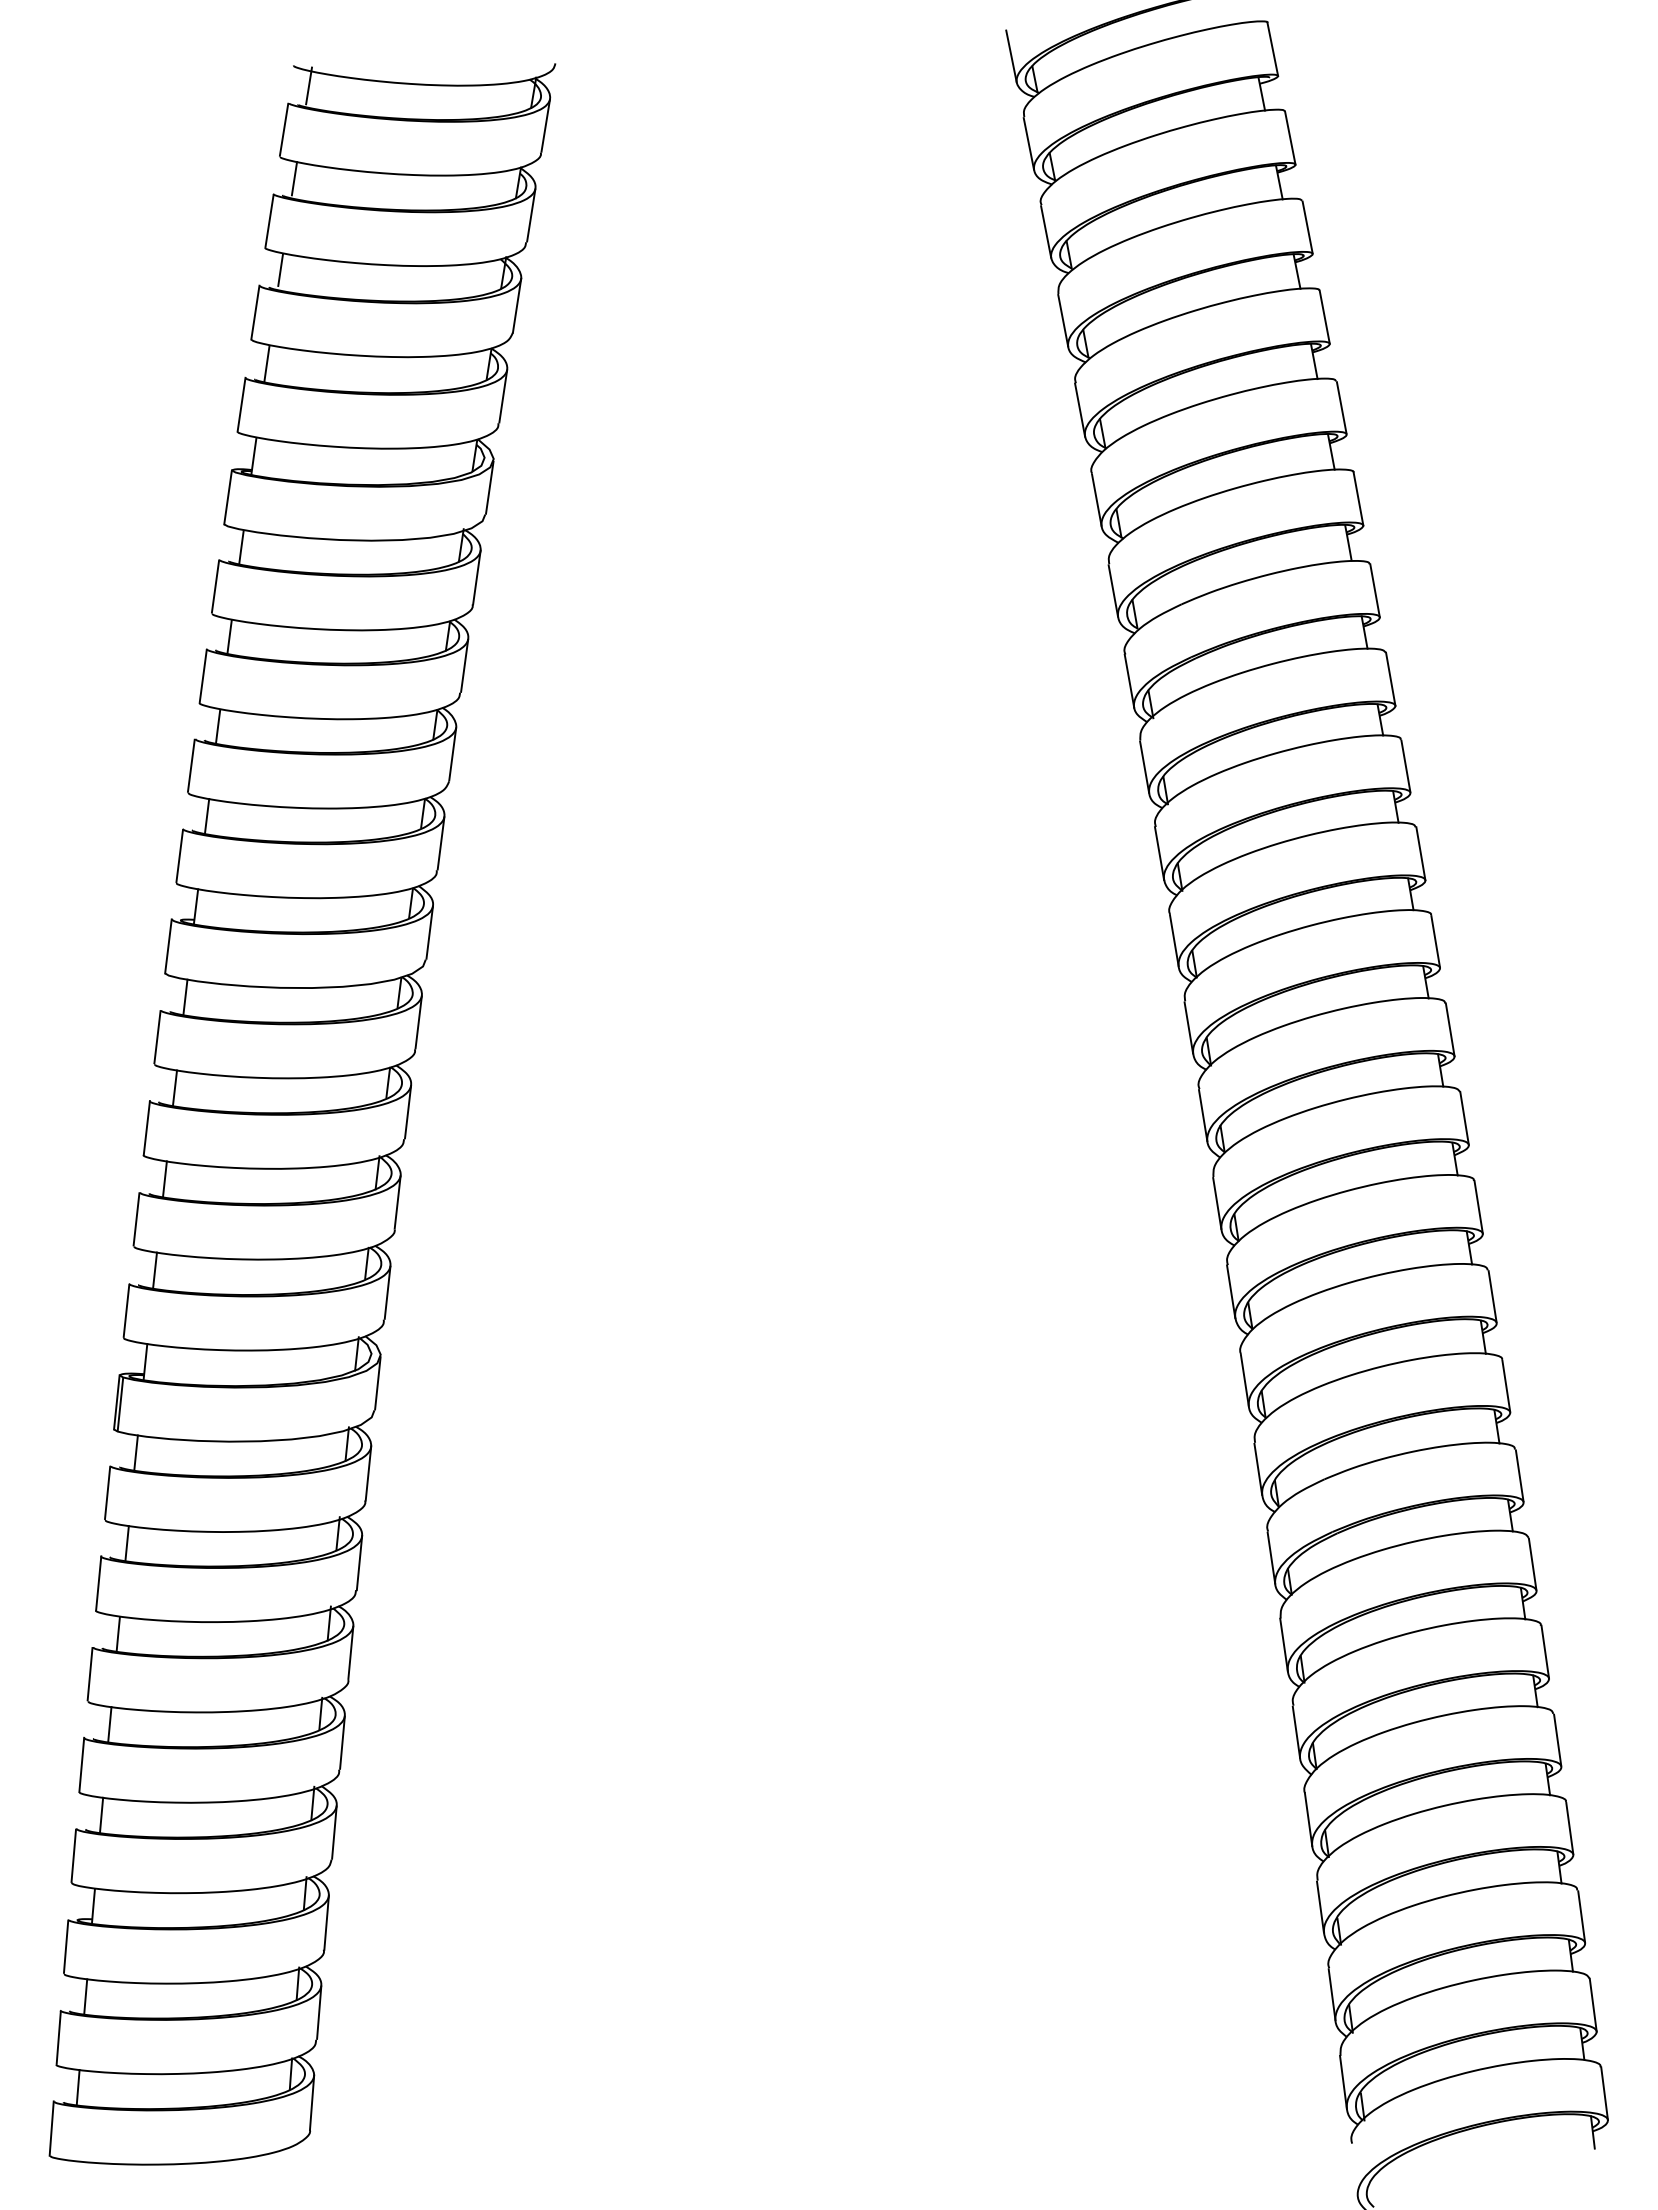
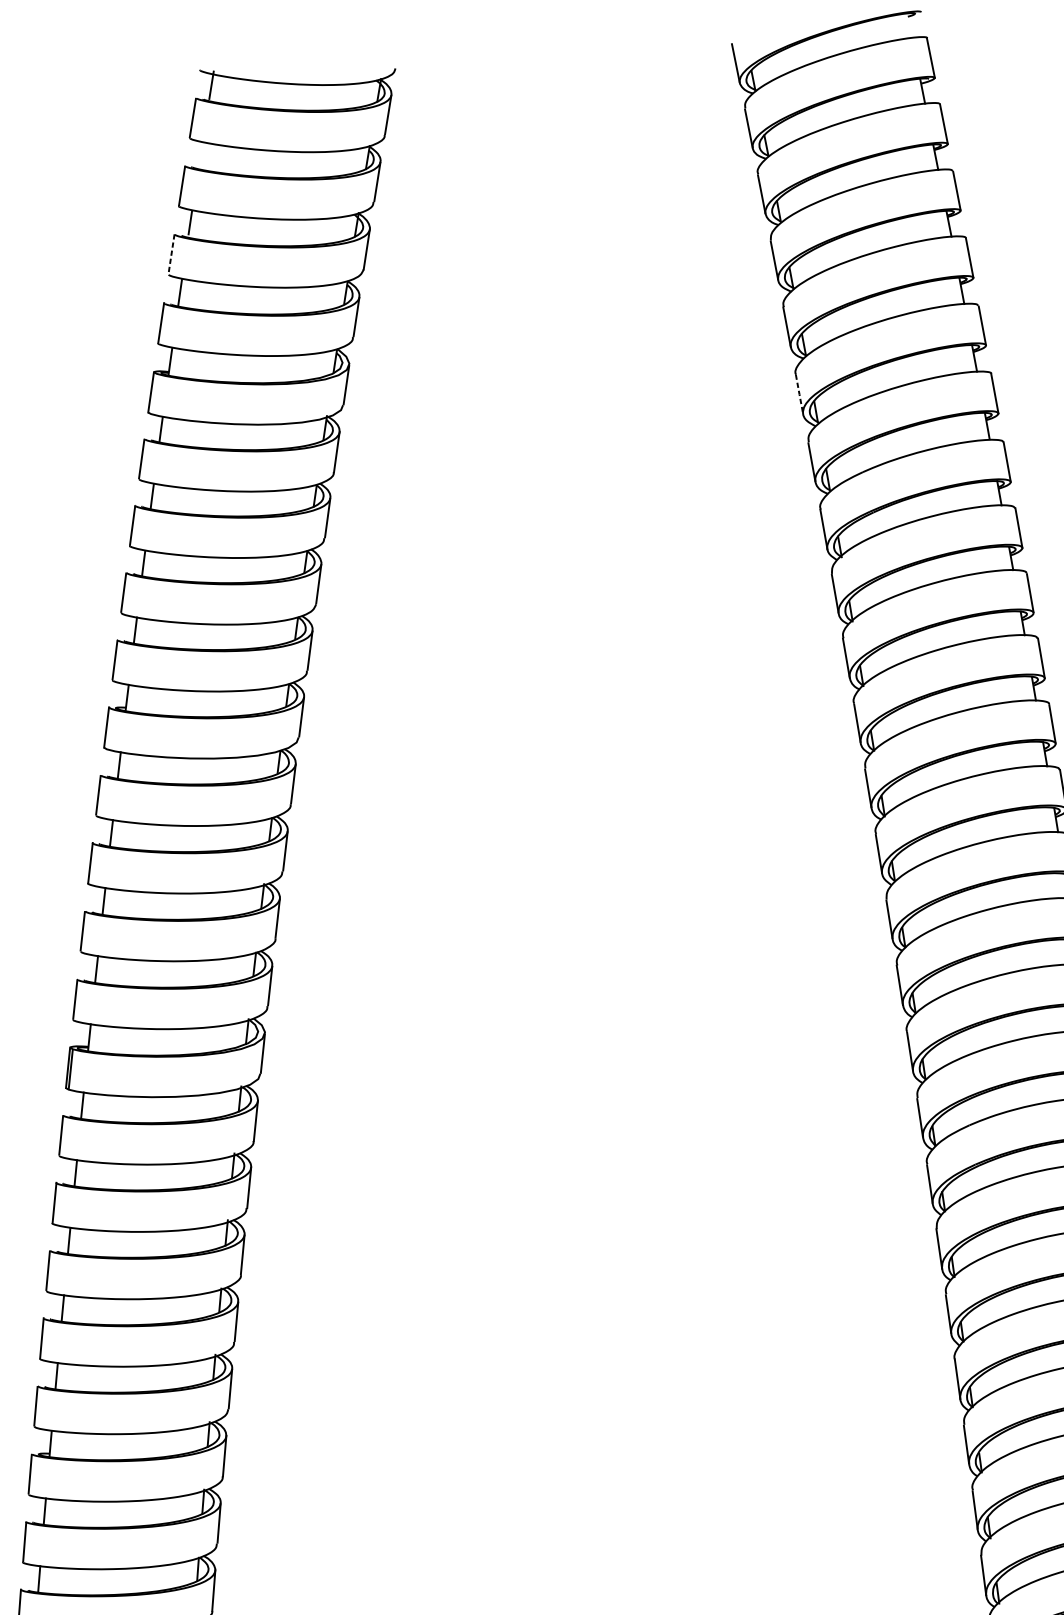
line: (294, 178) -> (200, 154), removed
line: (255, 313) -> (171, 255), solid -> dashed
line: (1096, 500) -> (799, 394), solid -> dashed

